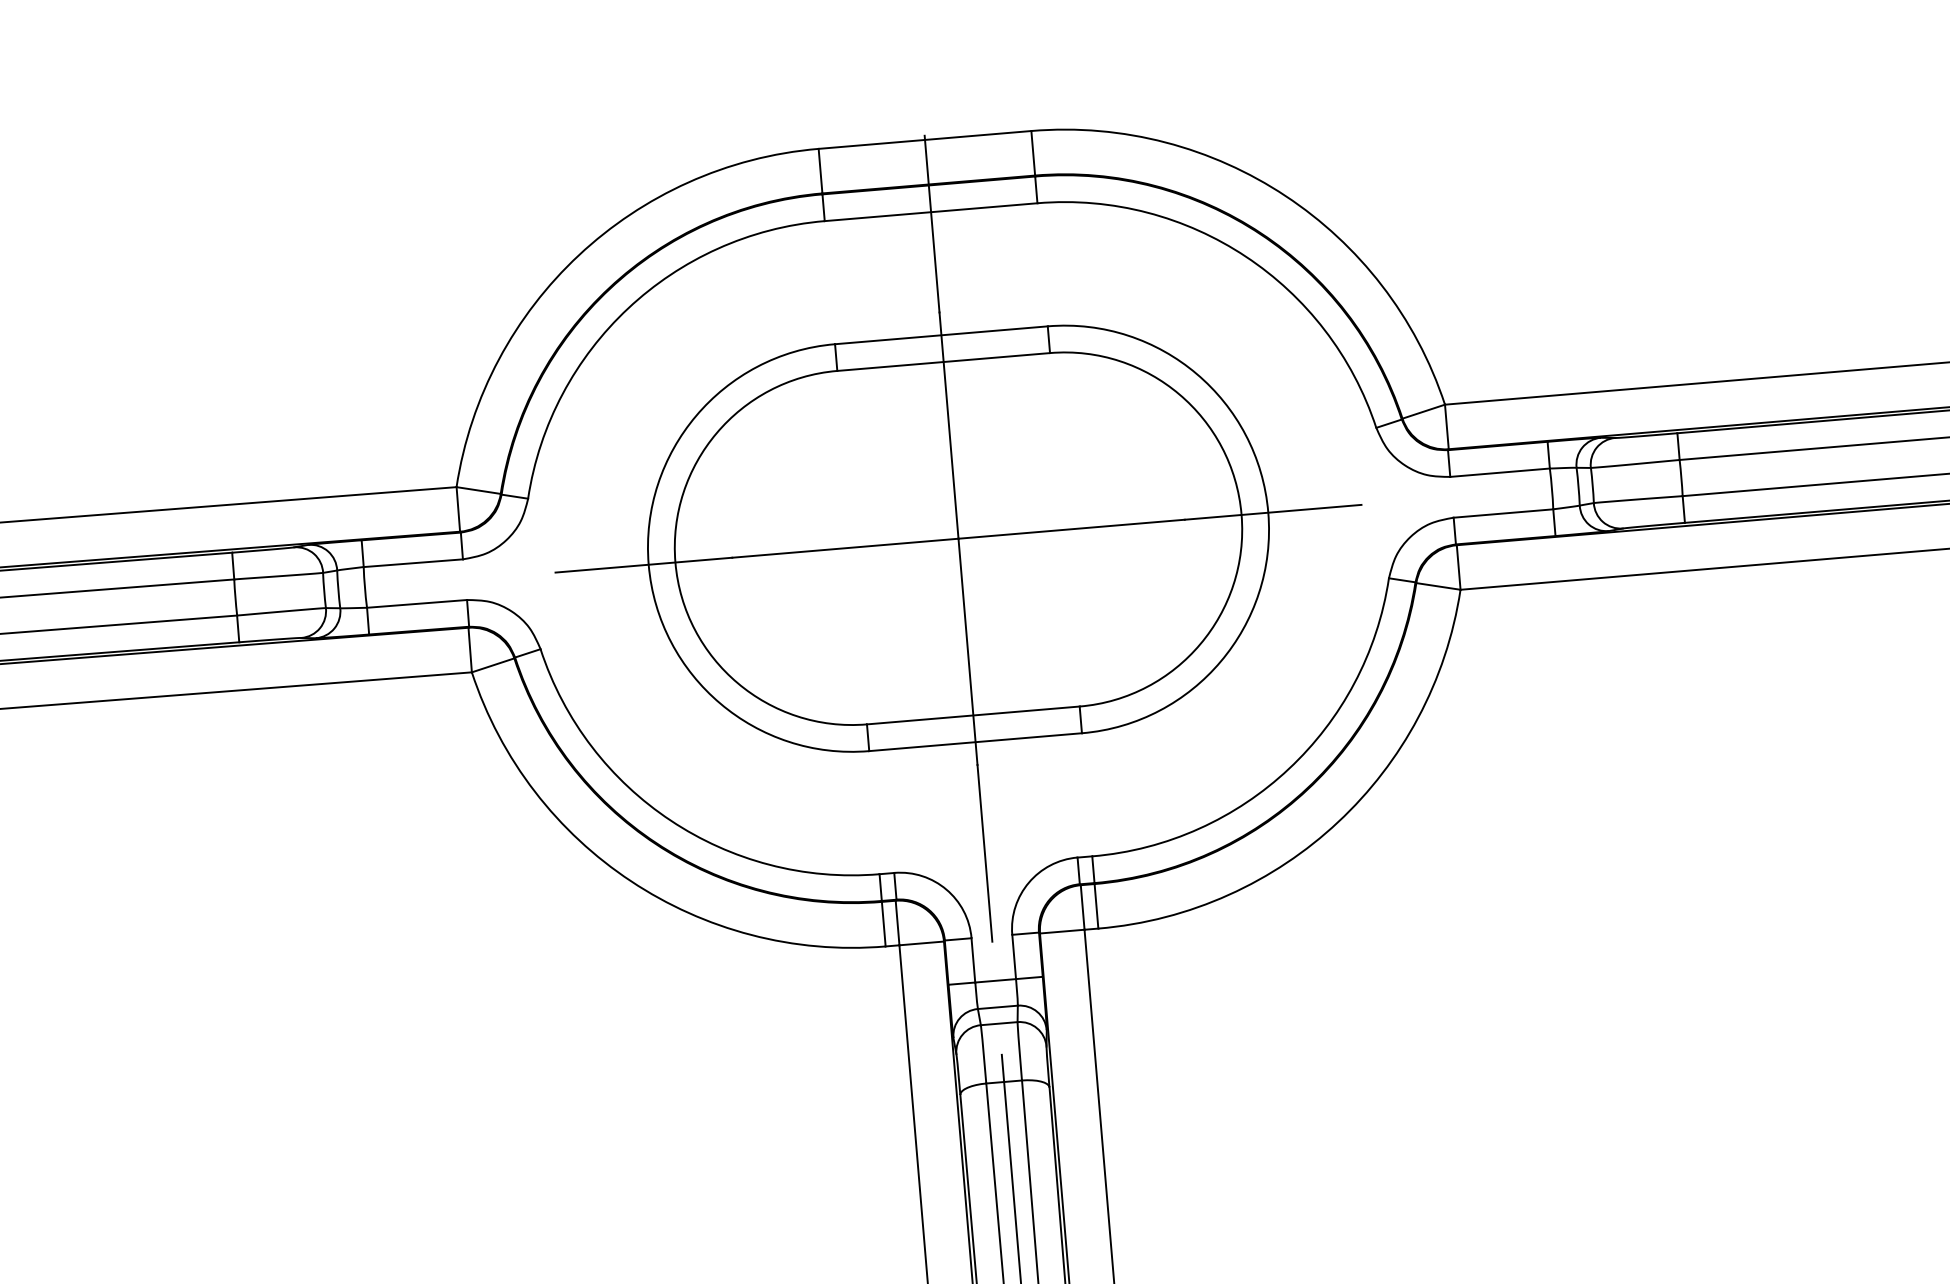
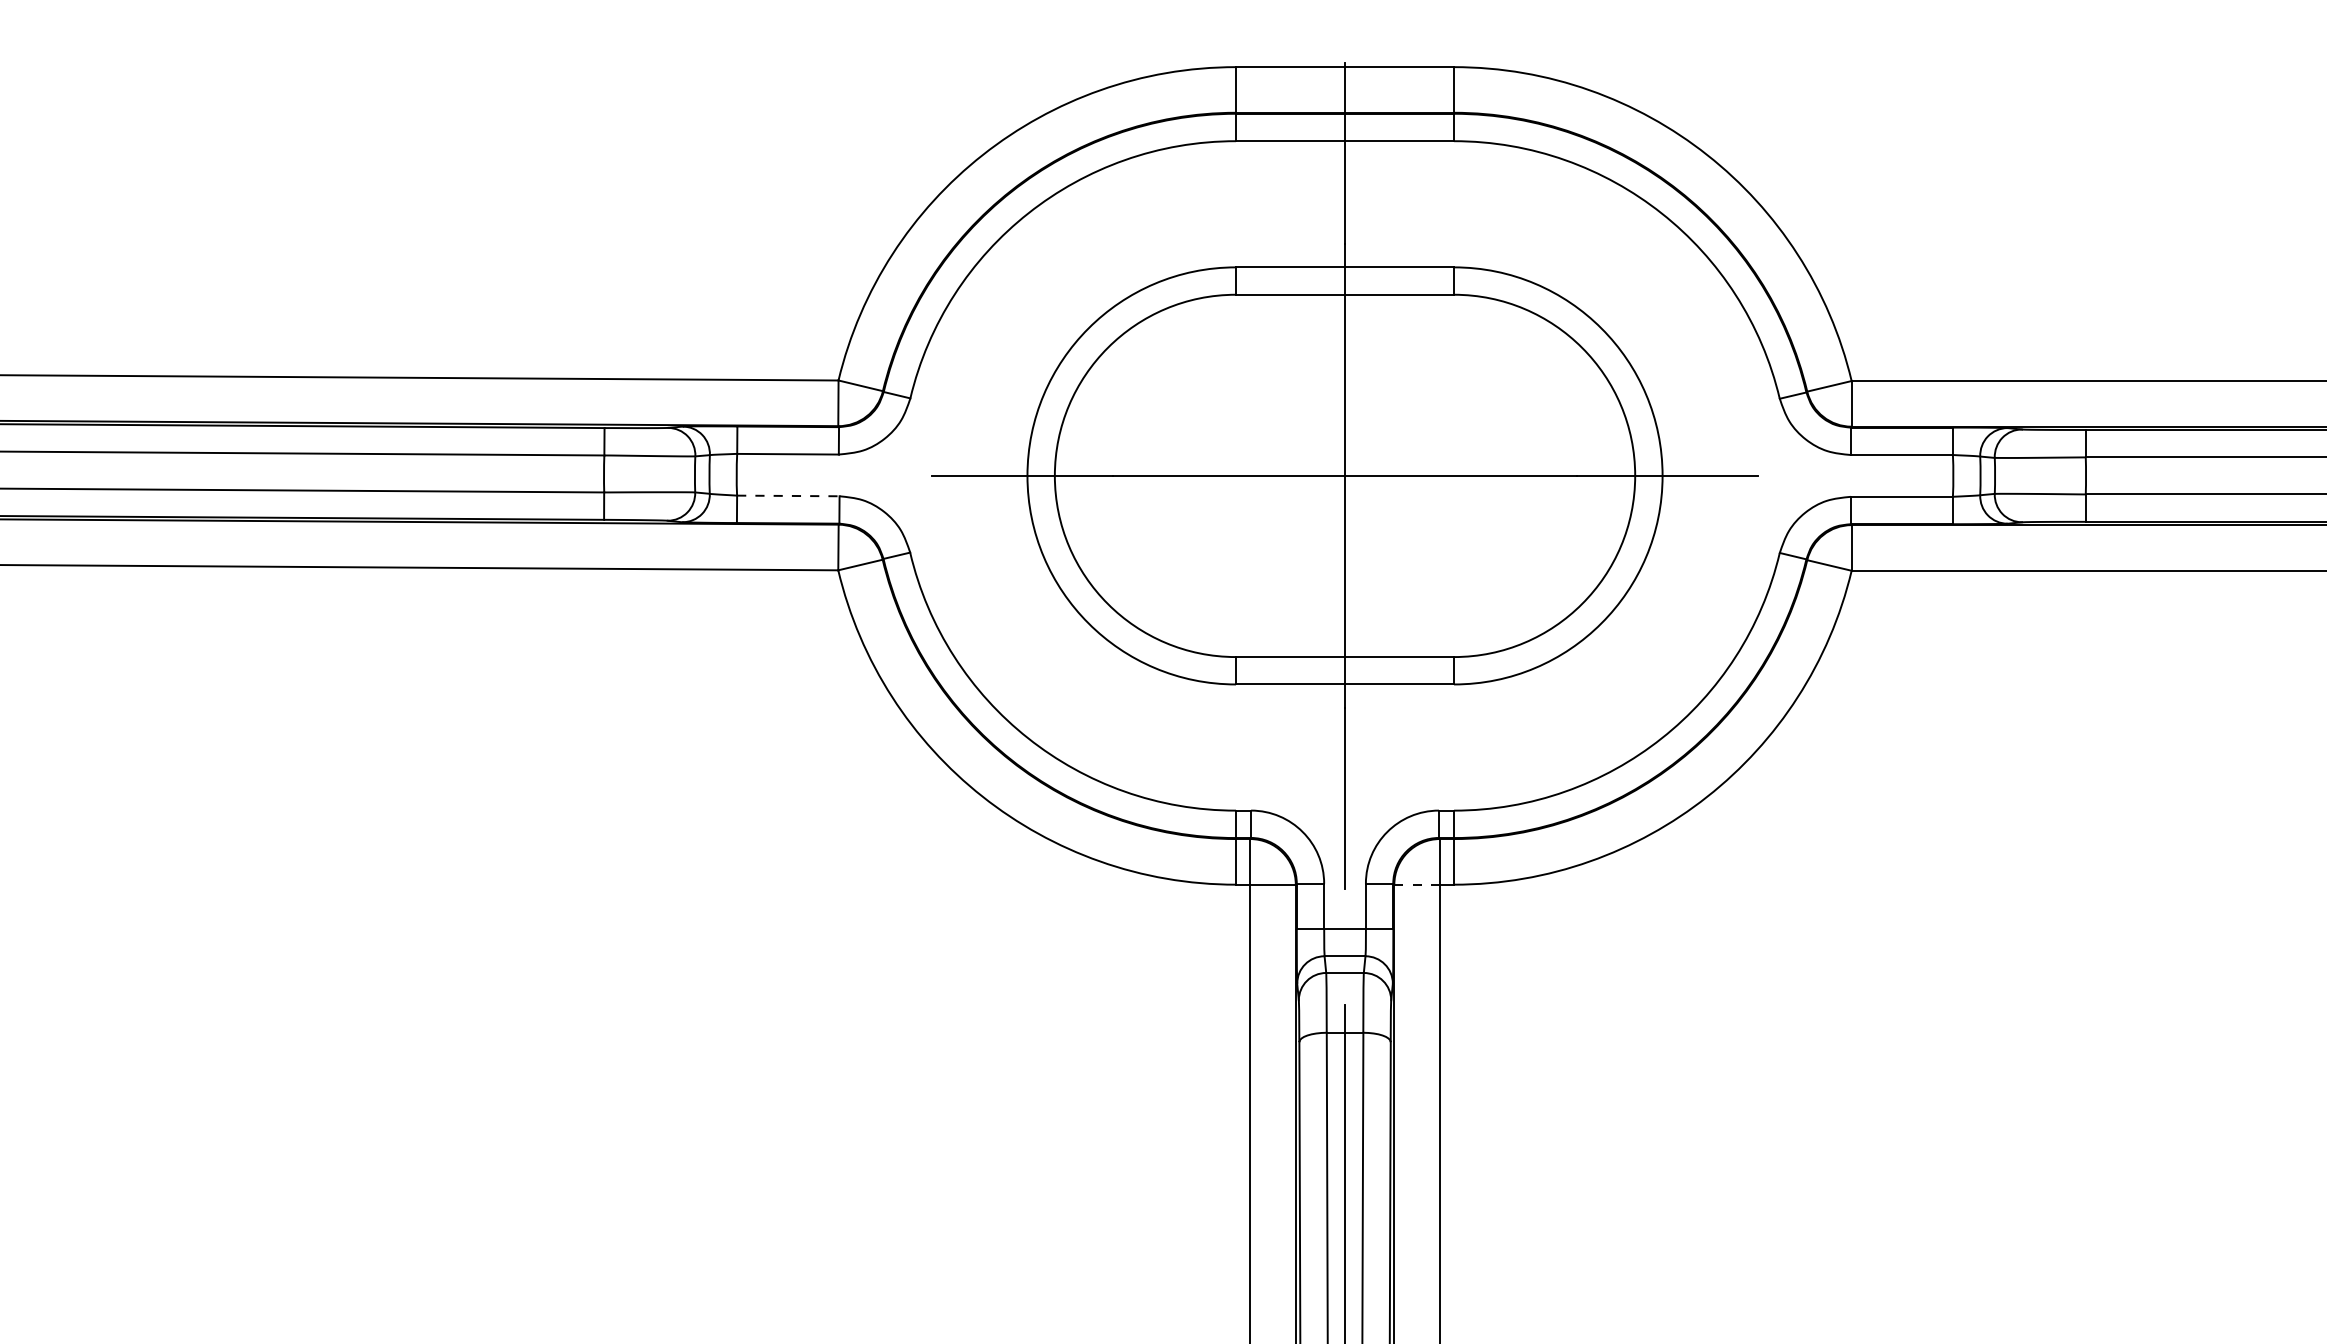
line: (417, 603) -> (788, 495), solid -> dashed
line: (1062, 931) -> (1417, 884), solid -> dashed

